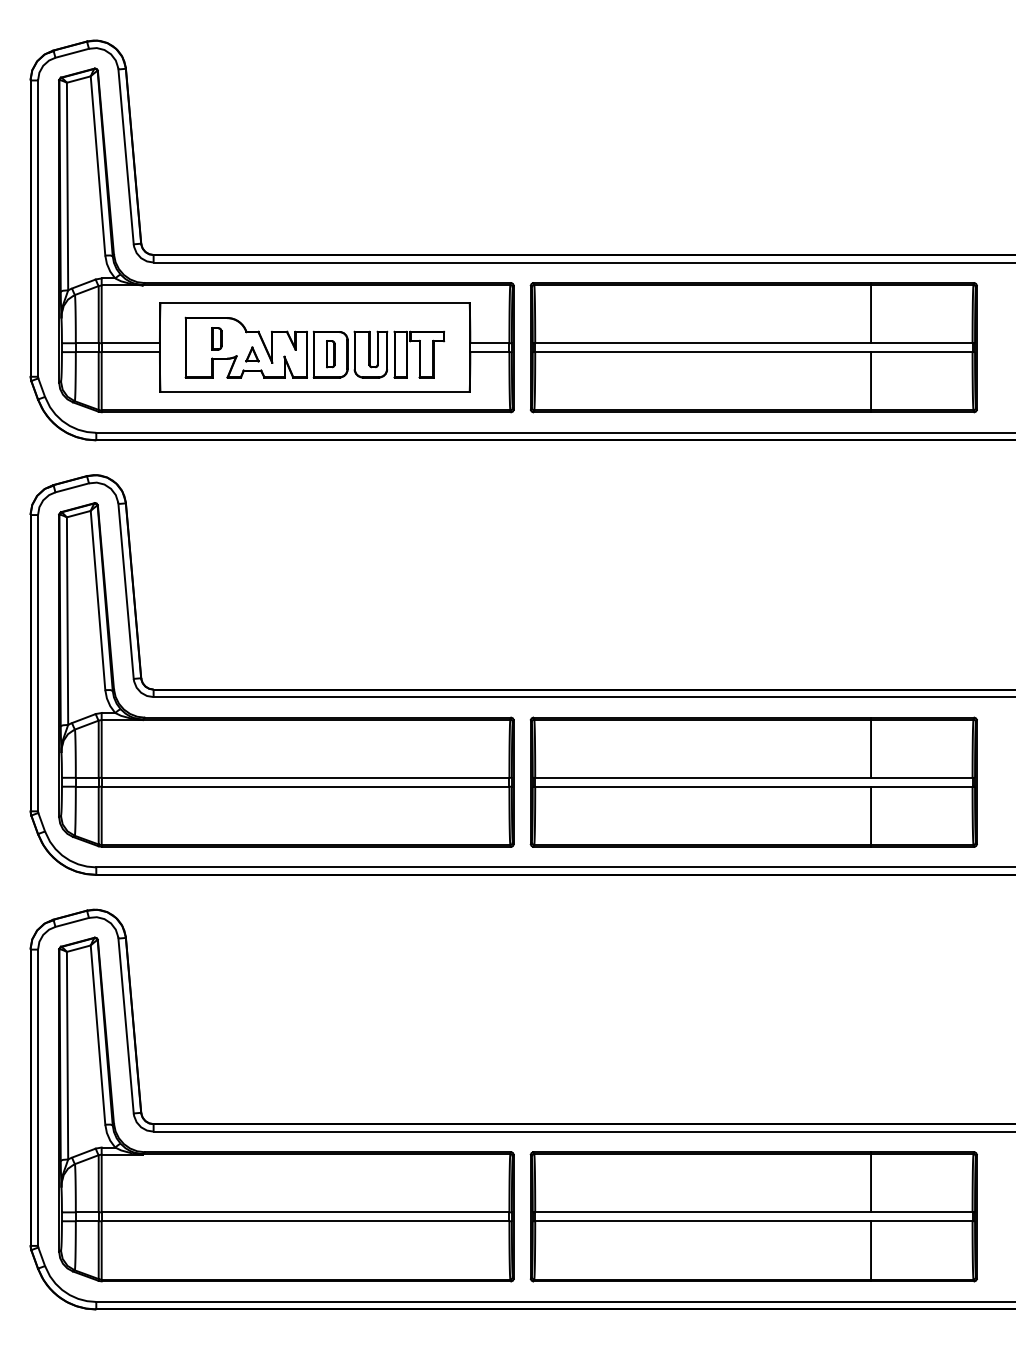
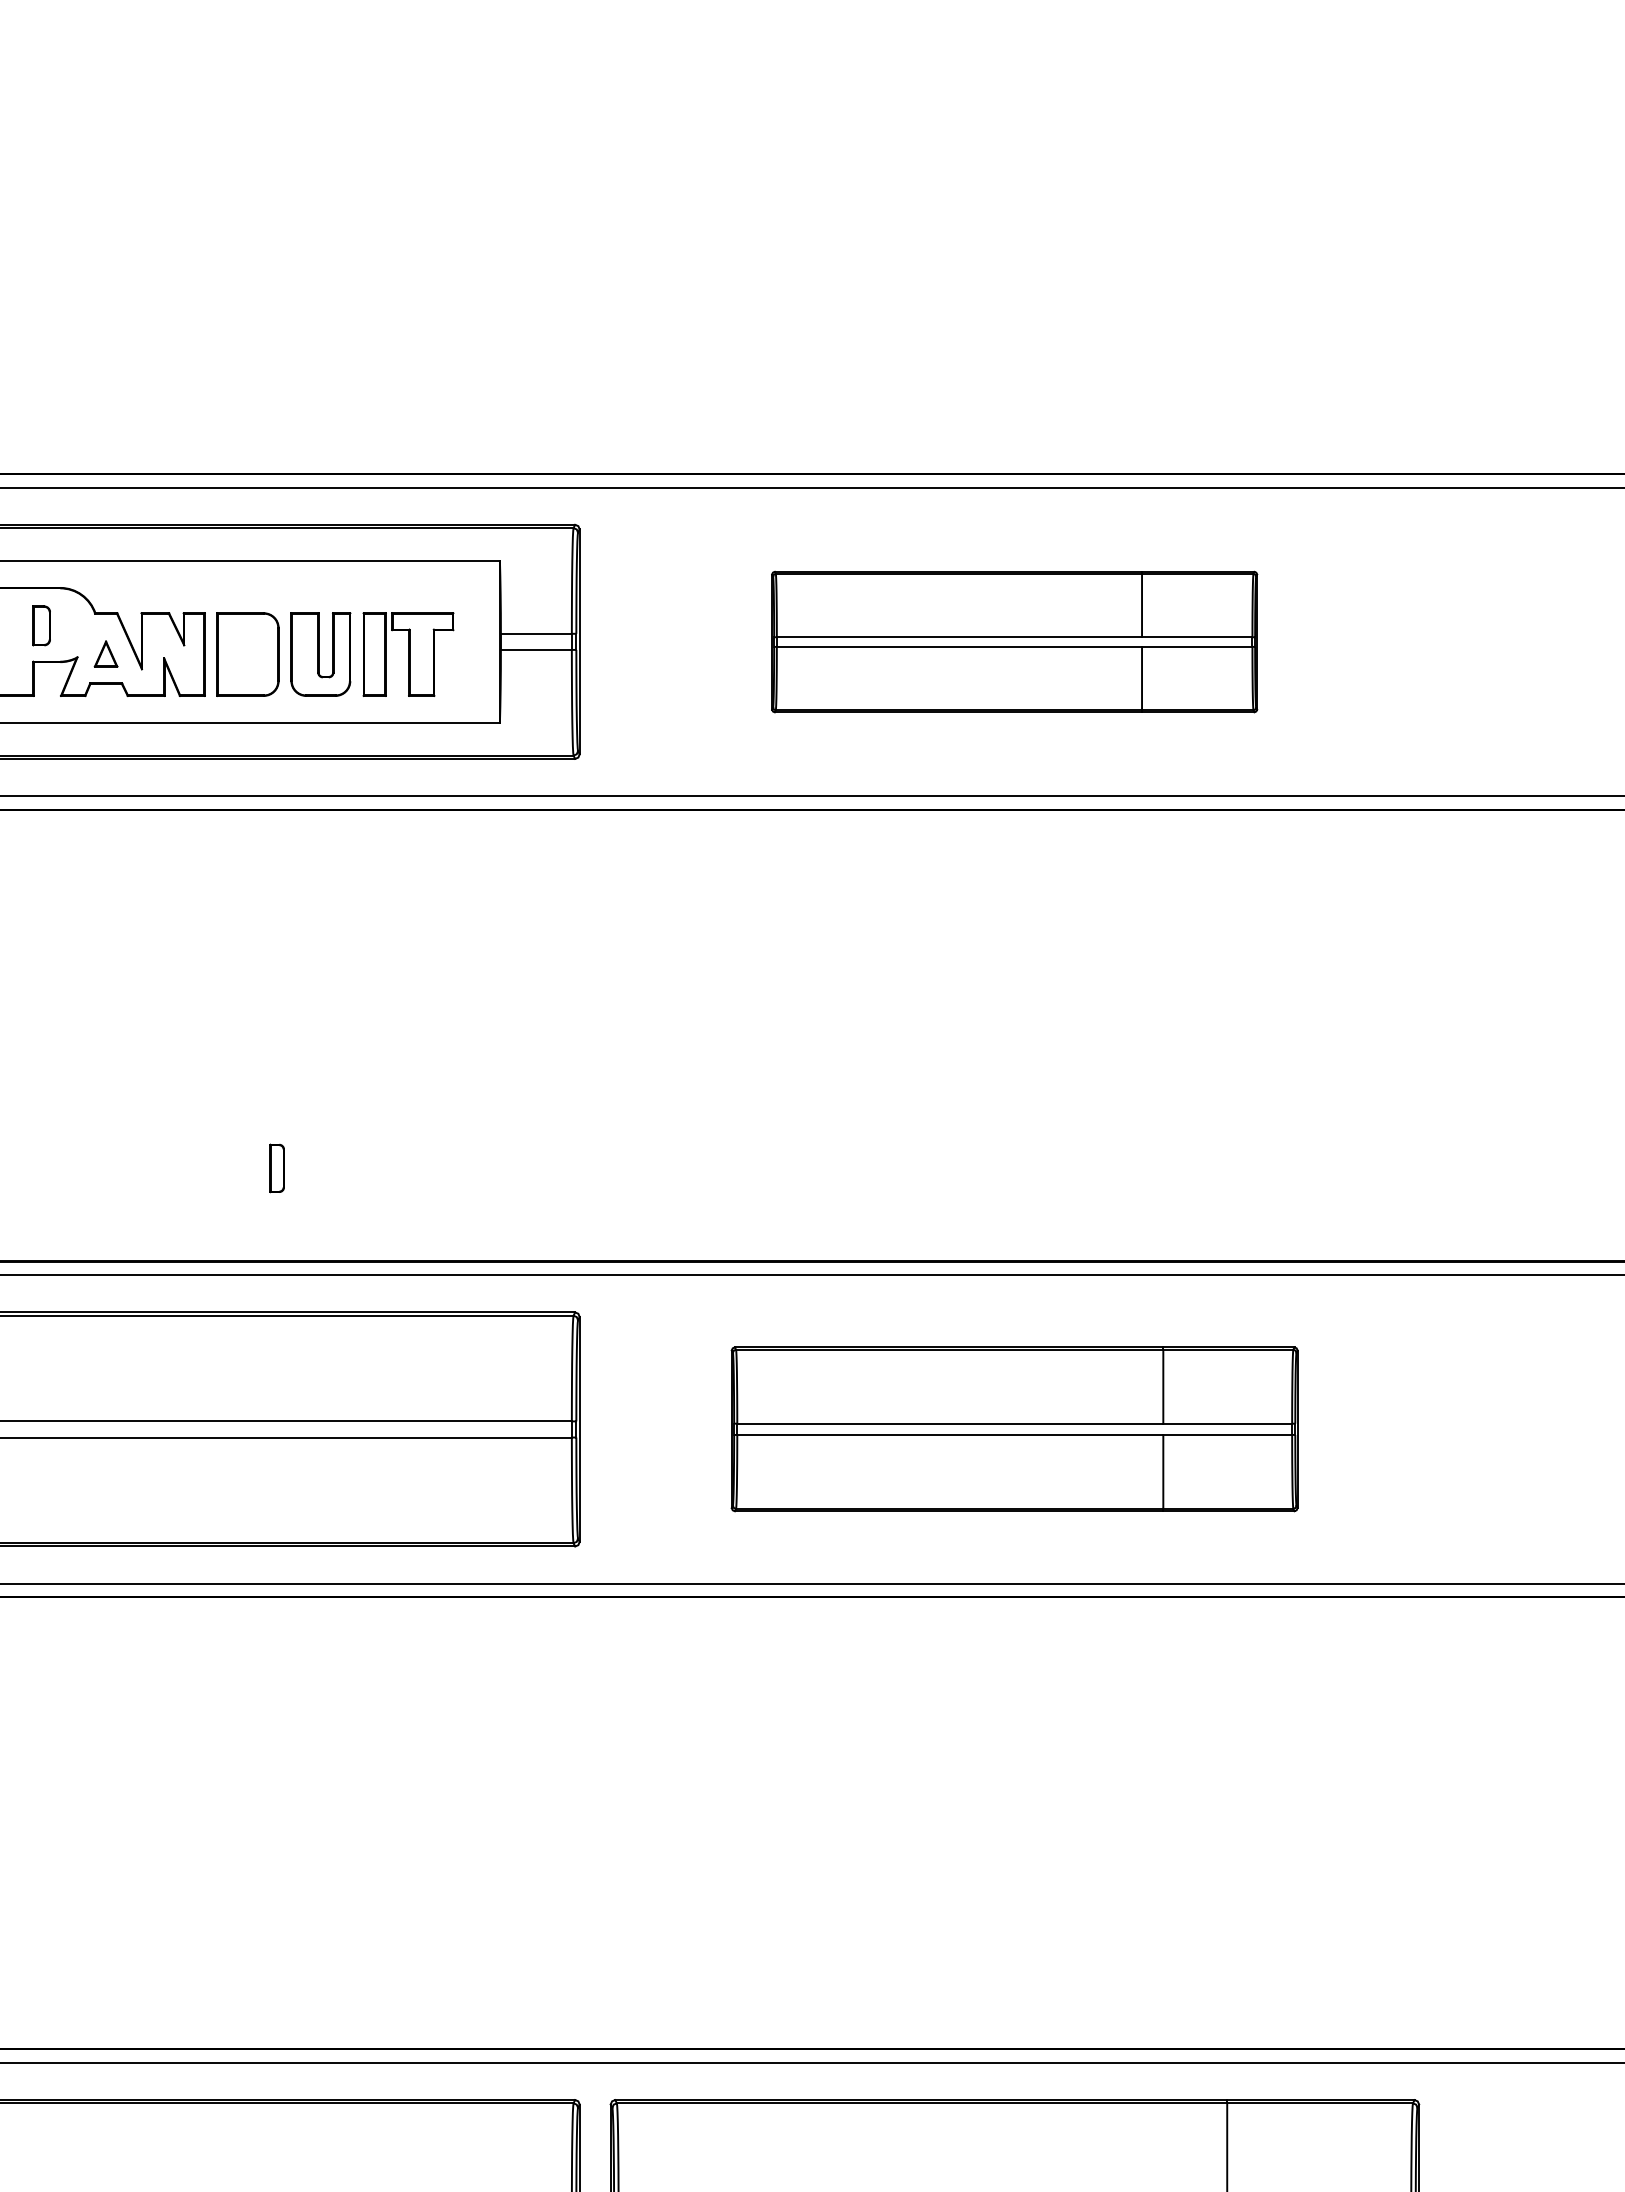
part: (753, 347) -> (1014, 641), size x0.6
part: (330, 354) -> (276, 1168), moved
part: (753, 781) -> (1014, 1428), size x0.7

